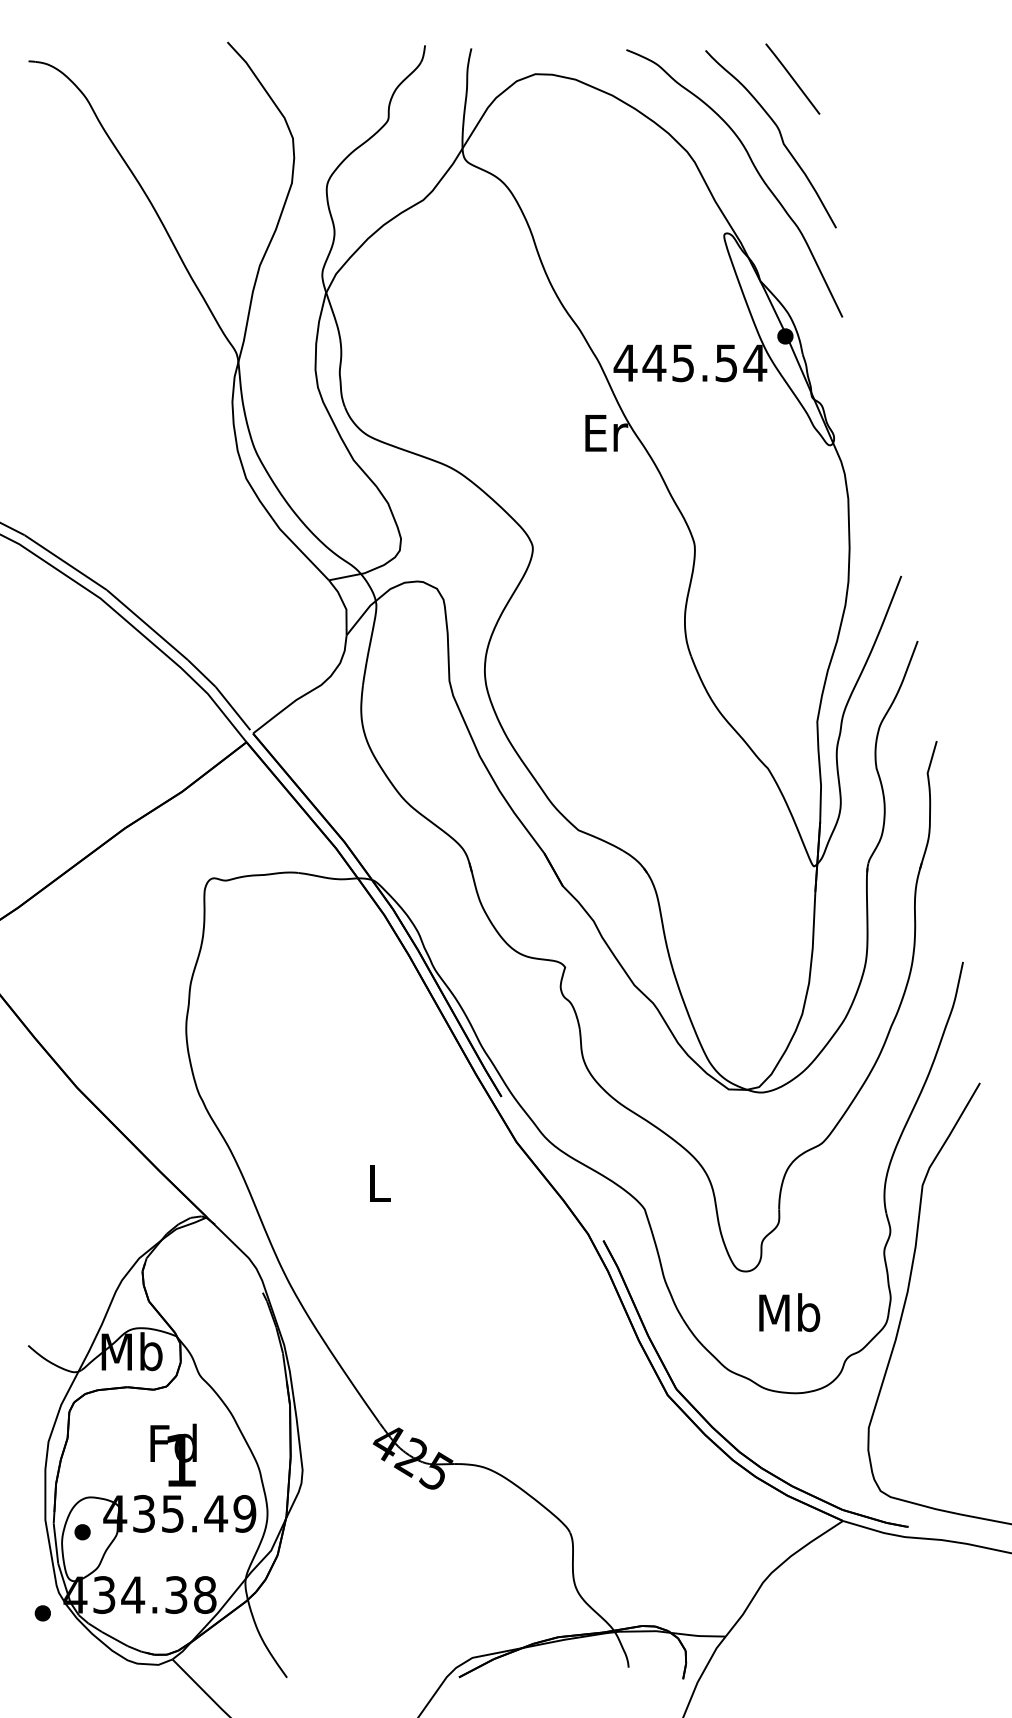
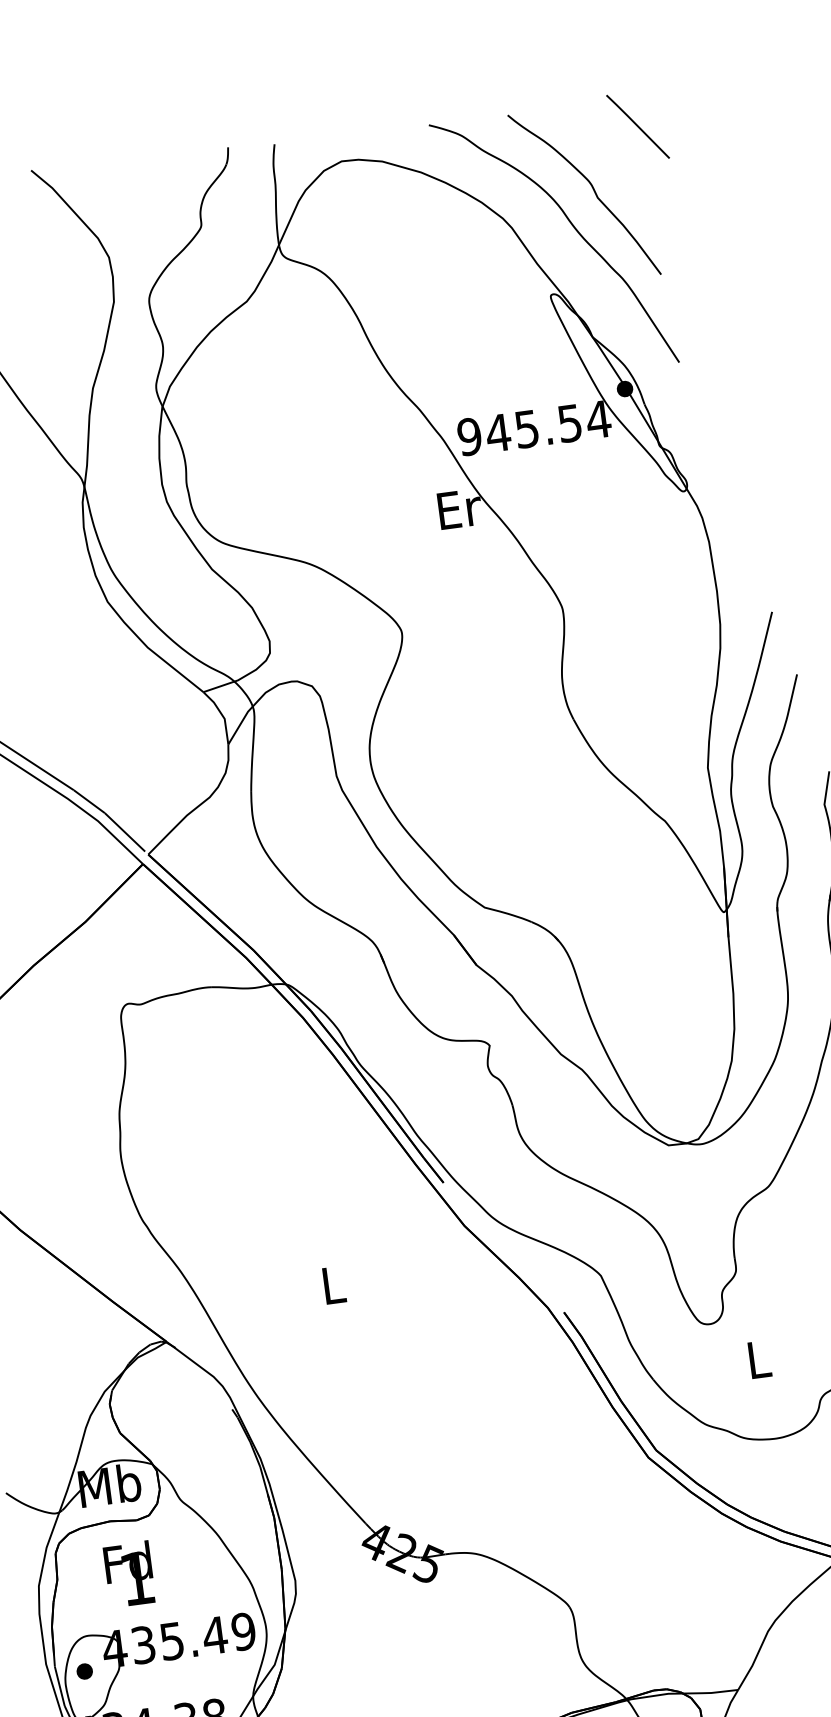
line: (792, 78) -> (637, 126), moved
text: (625, 363) -> (469, 437), 445.54 -> 945.54
text: (789, 1312) -> (758, 1359), Mb -> L
text: (173, 1454) -> (129, 1573), moved

